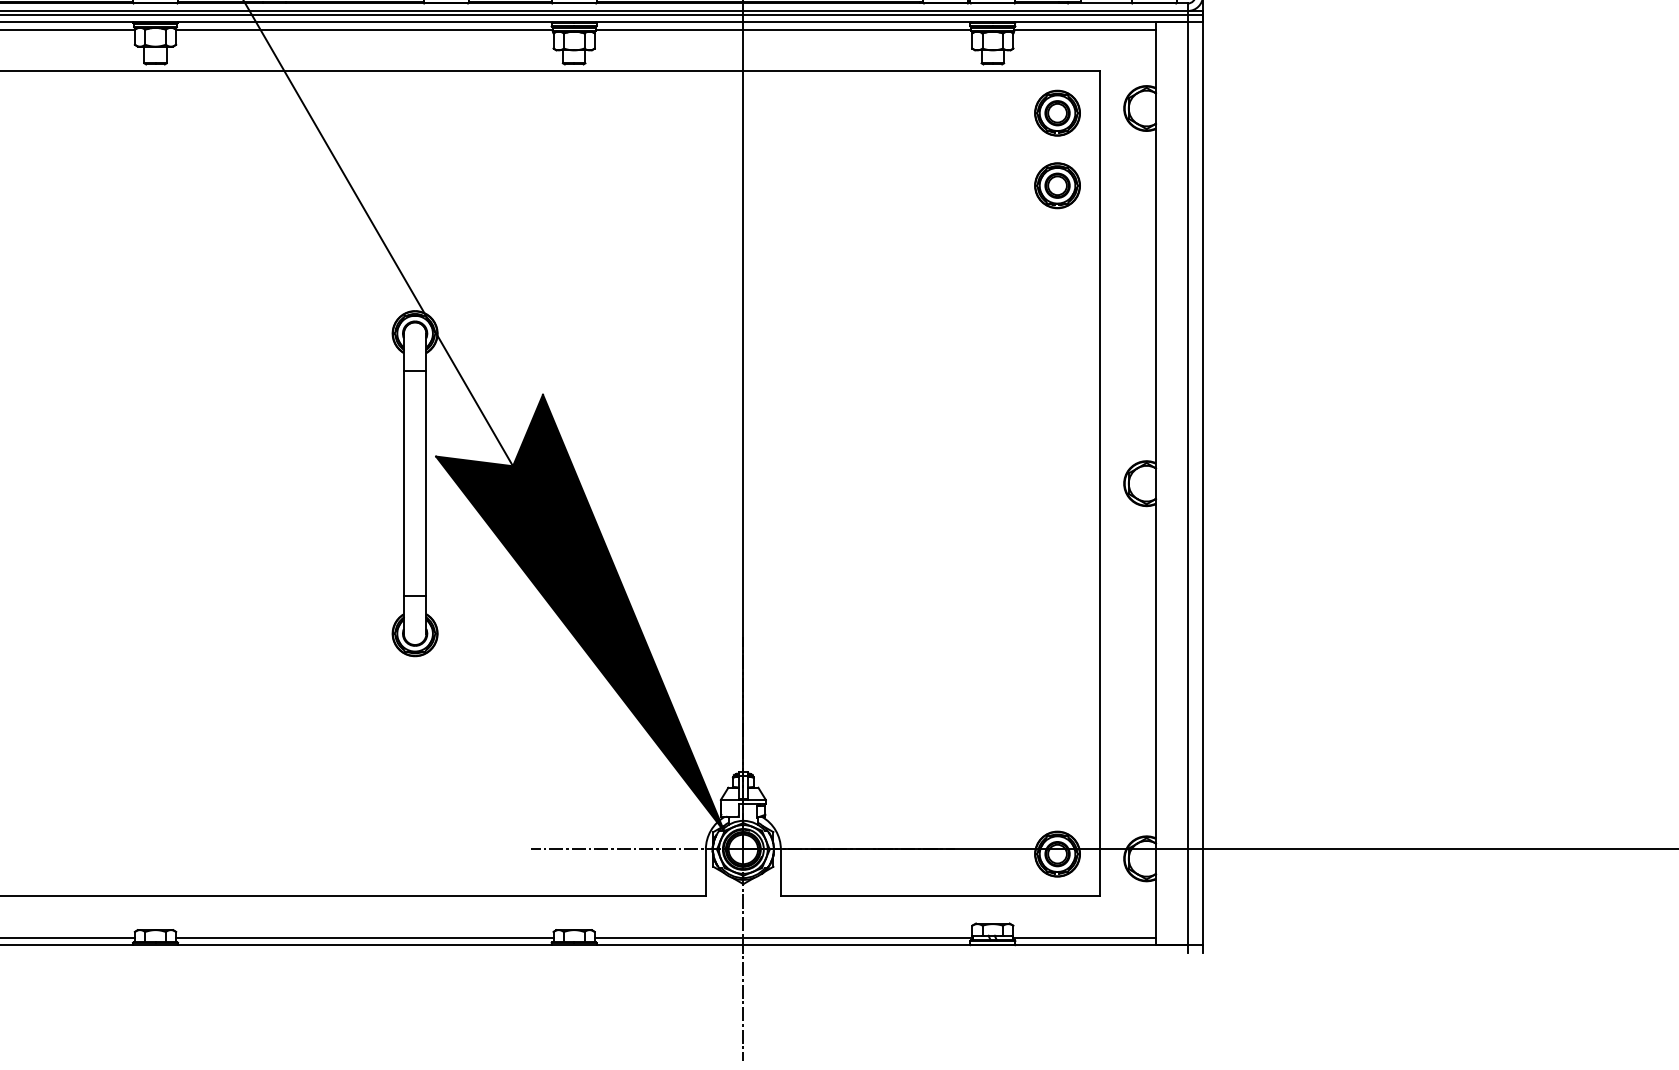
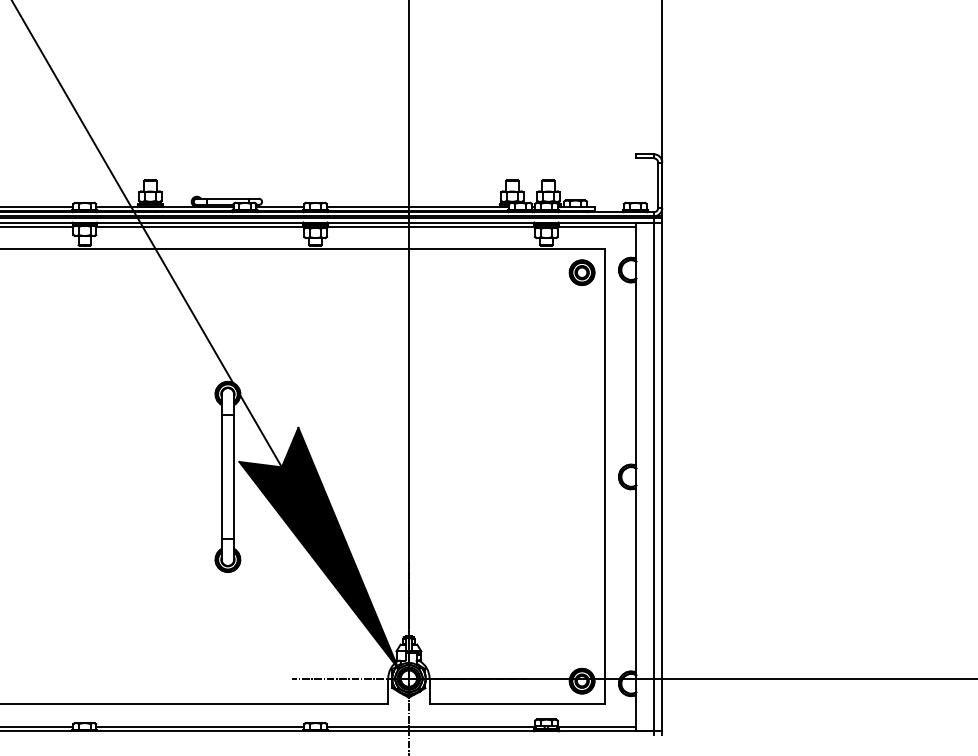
part: (1056, 185) -> (581, 312), removed

